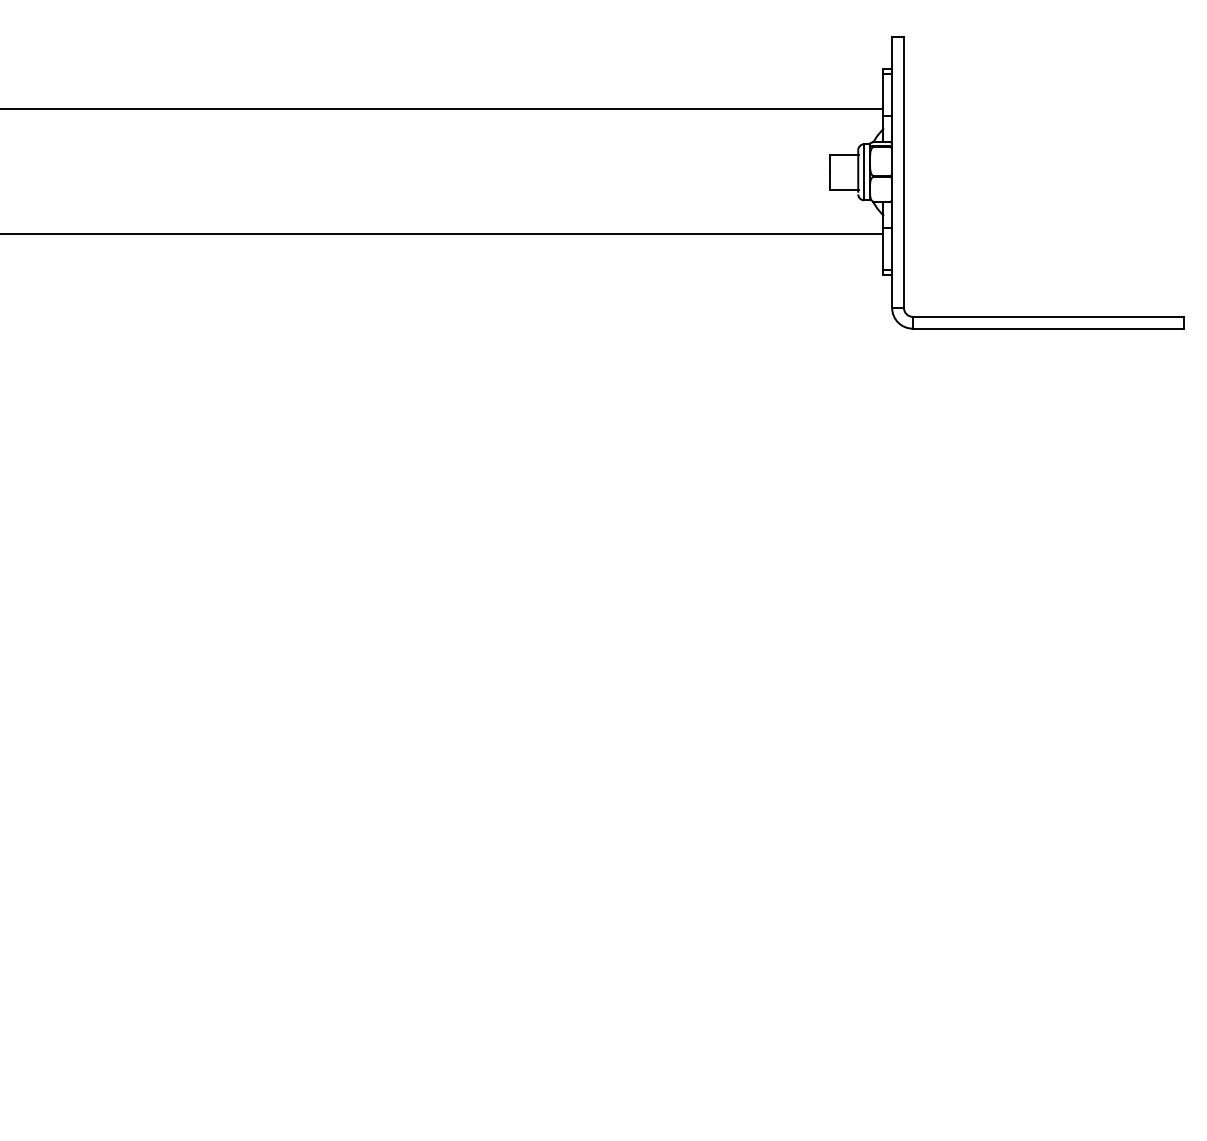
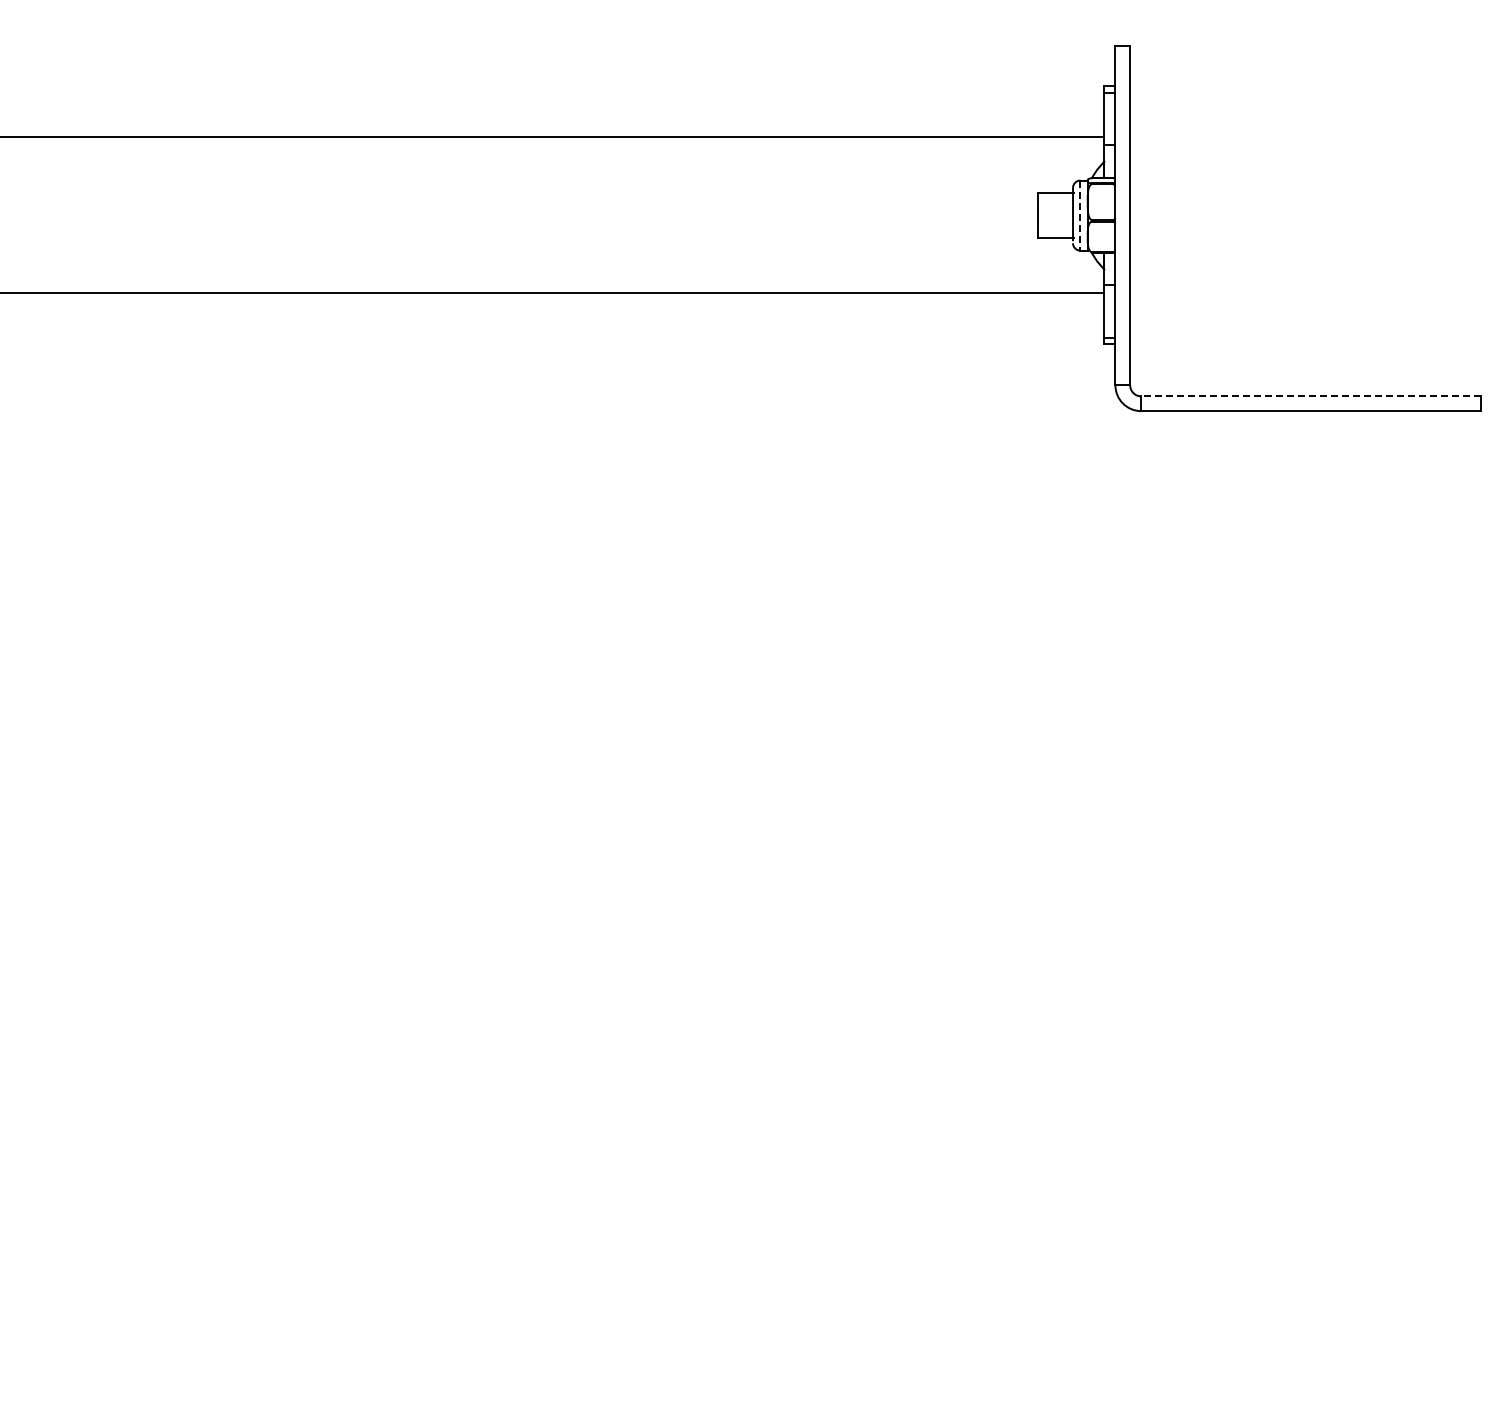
line: (864, 172) -> (1080, 216), solid -> dashed
line: (1048, 316) -> (1310, 396), solid -> dashed

